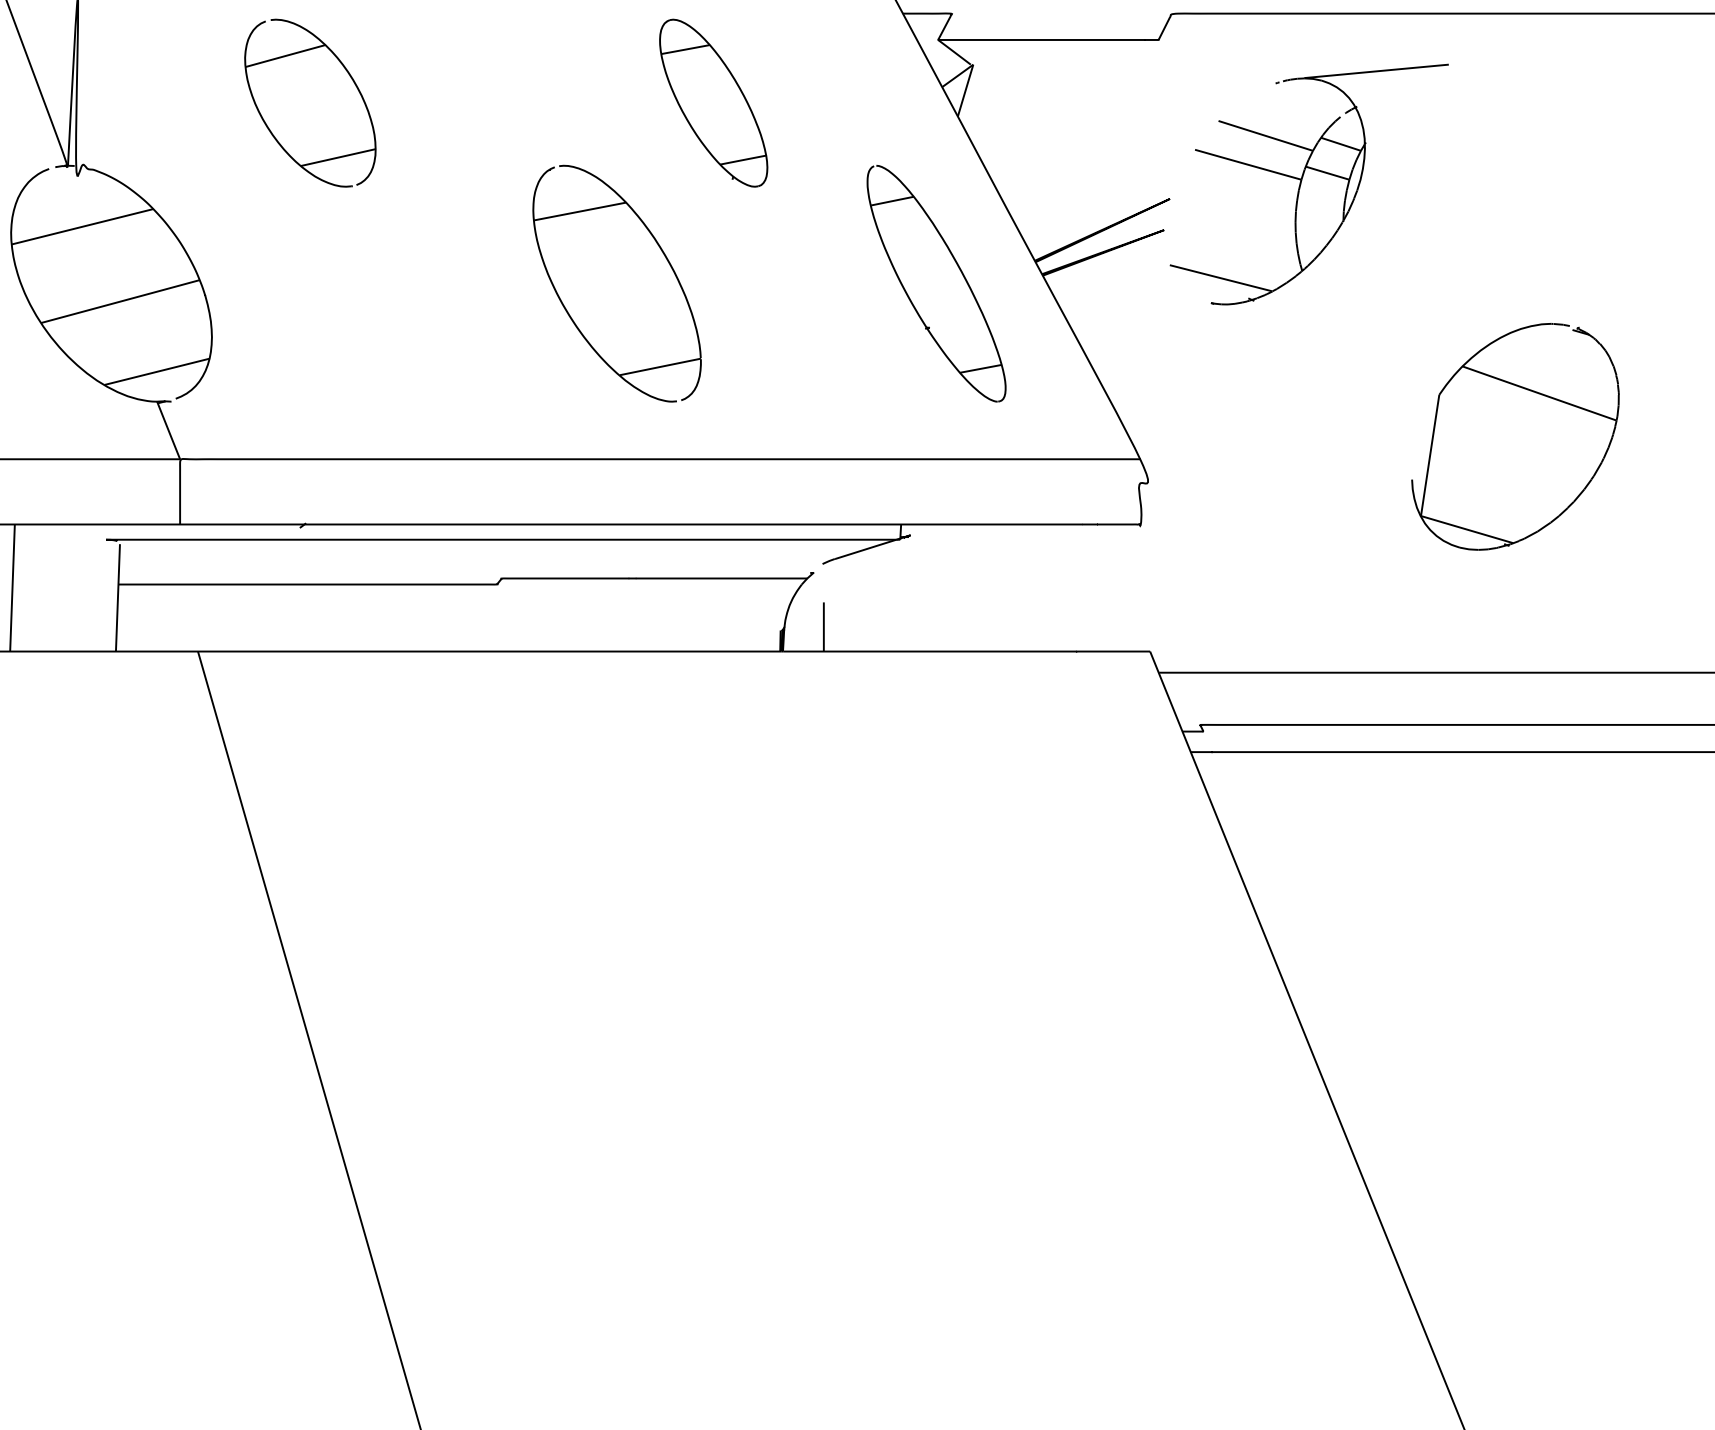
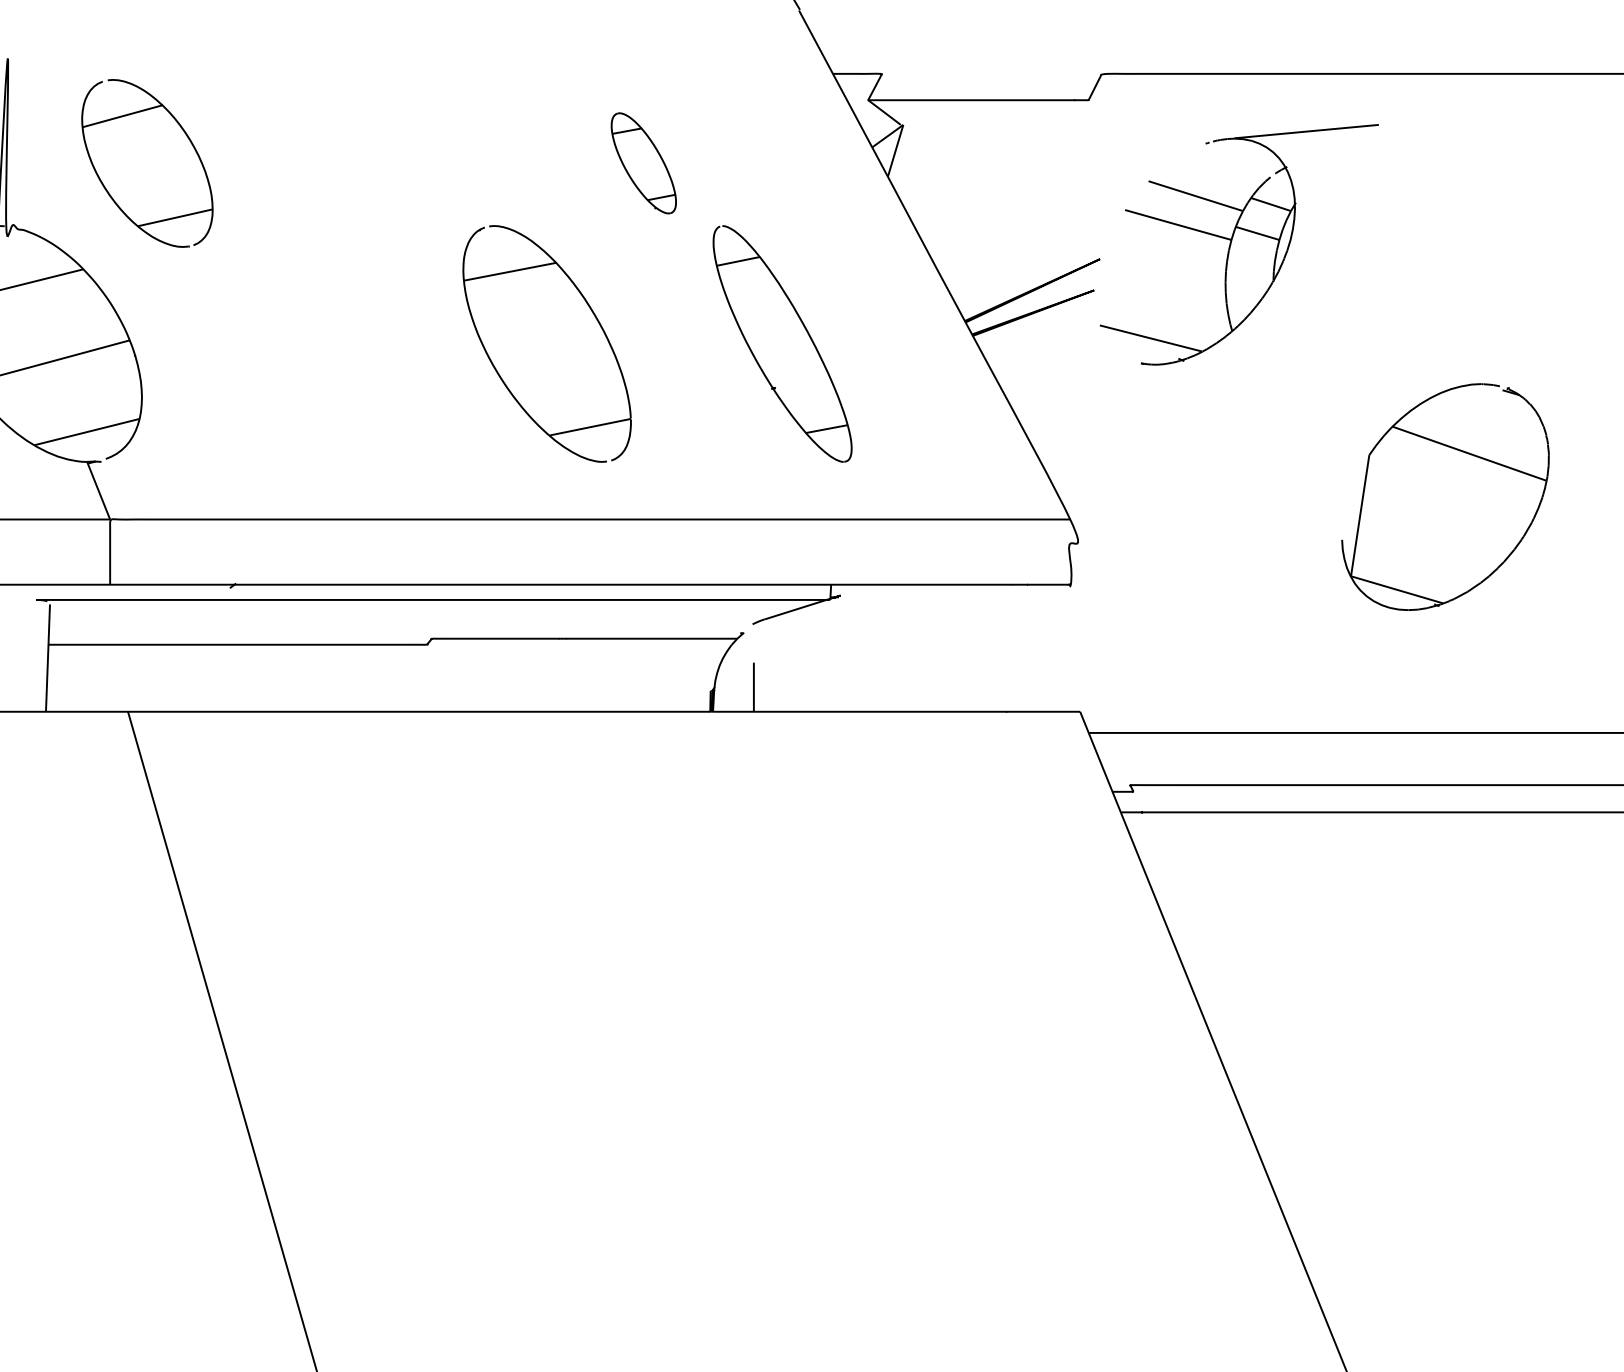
part: (310, 102) -> (147, 162), moved
part: (713, 102) -> (643, 162), size x0.6
part: (936, 283) -> (782, 343), moved

